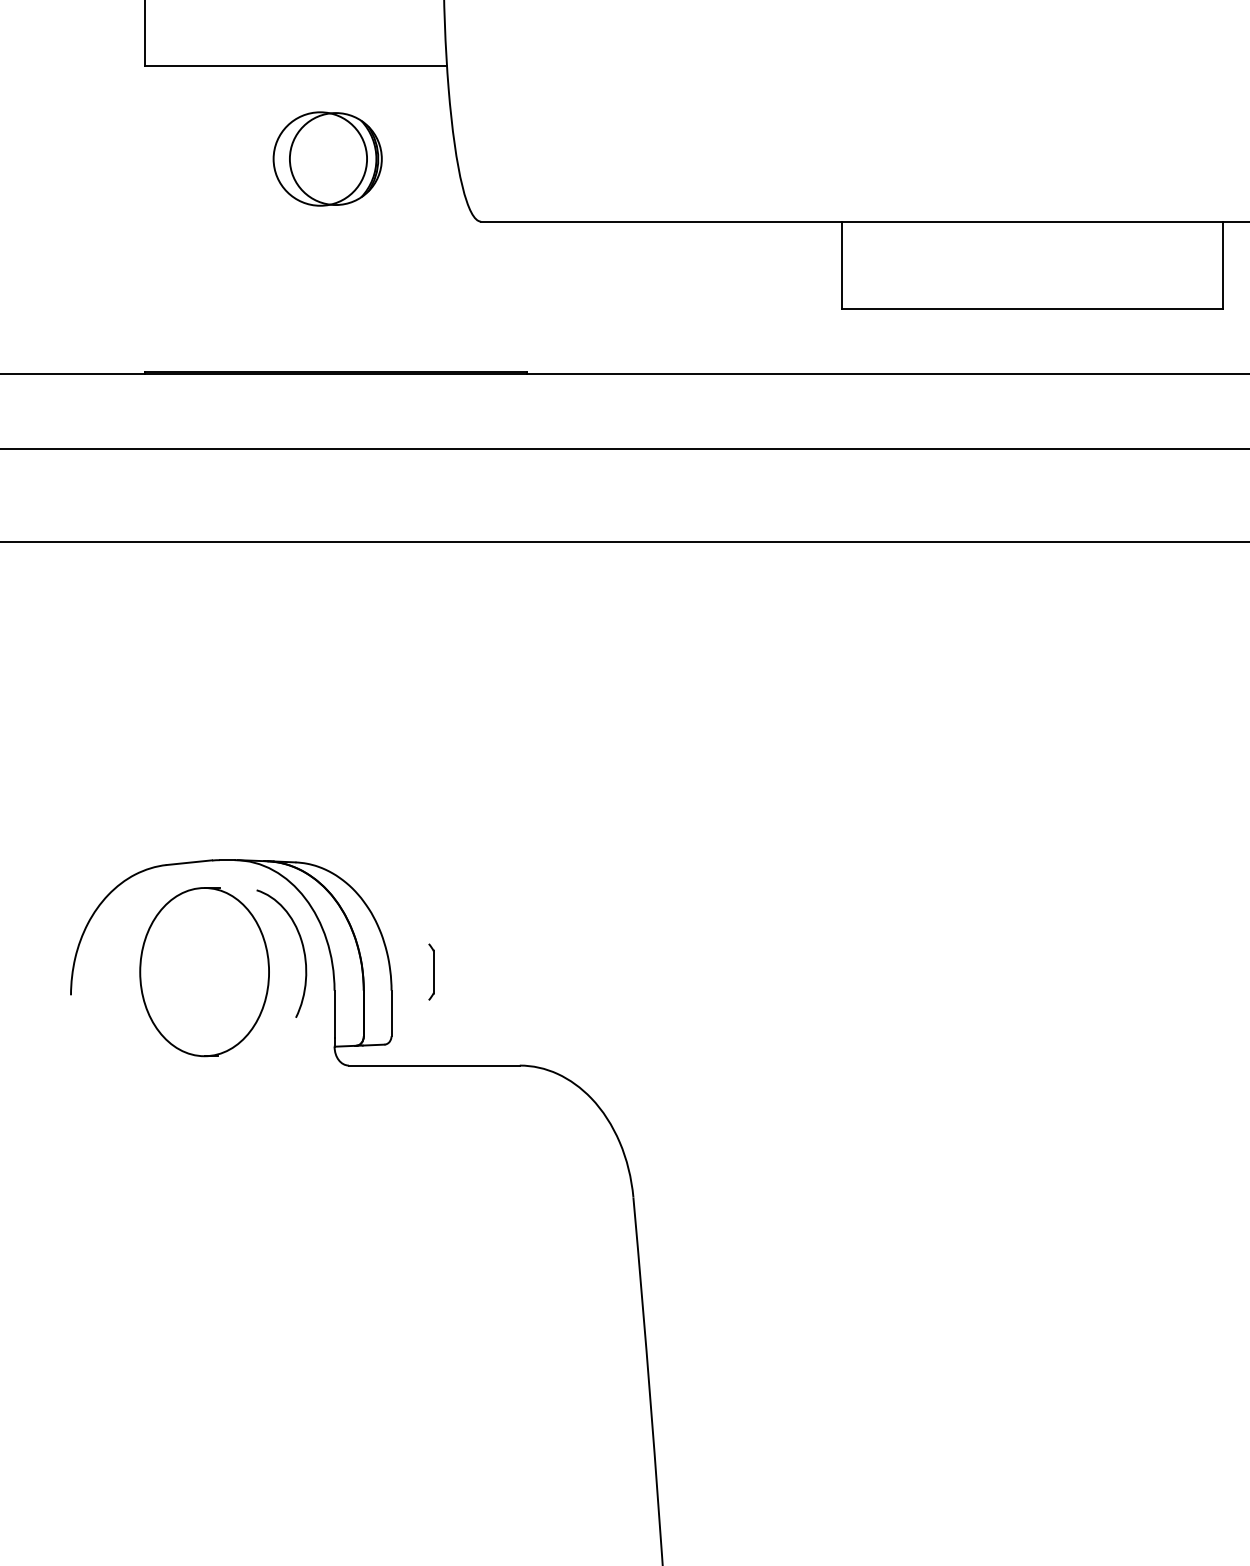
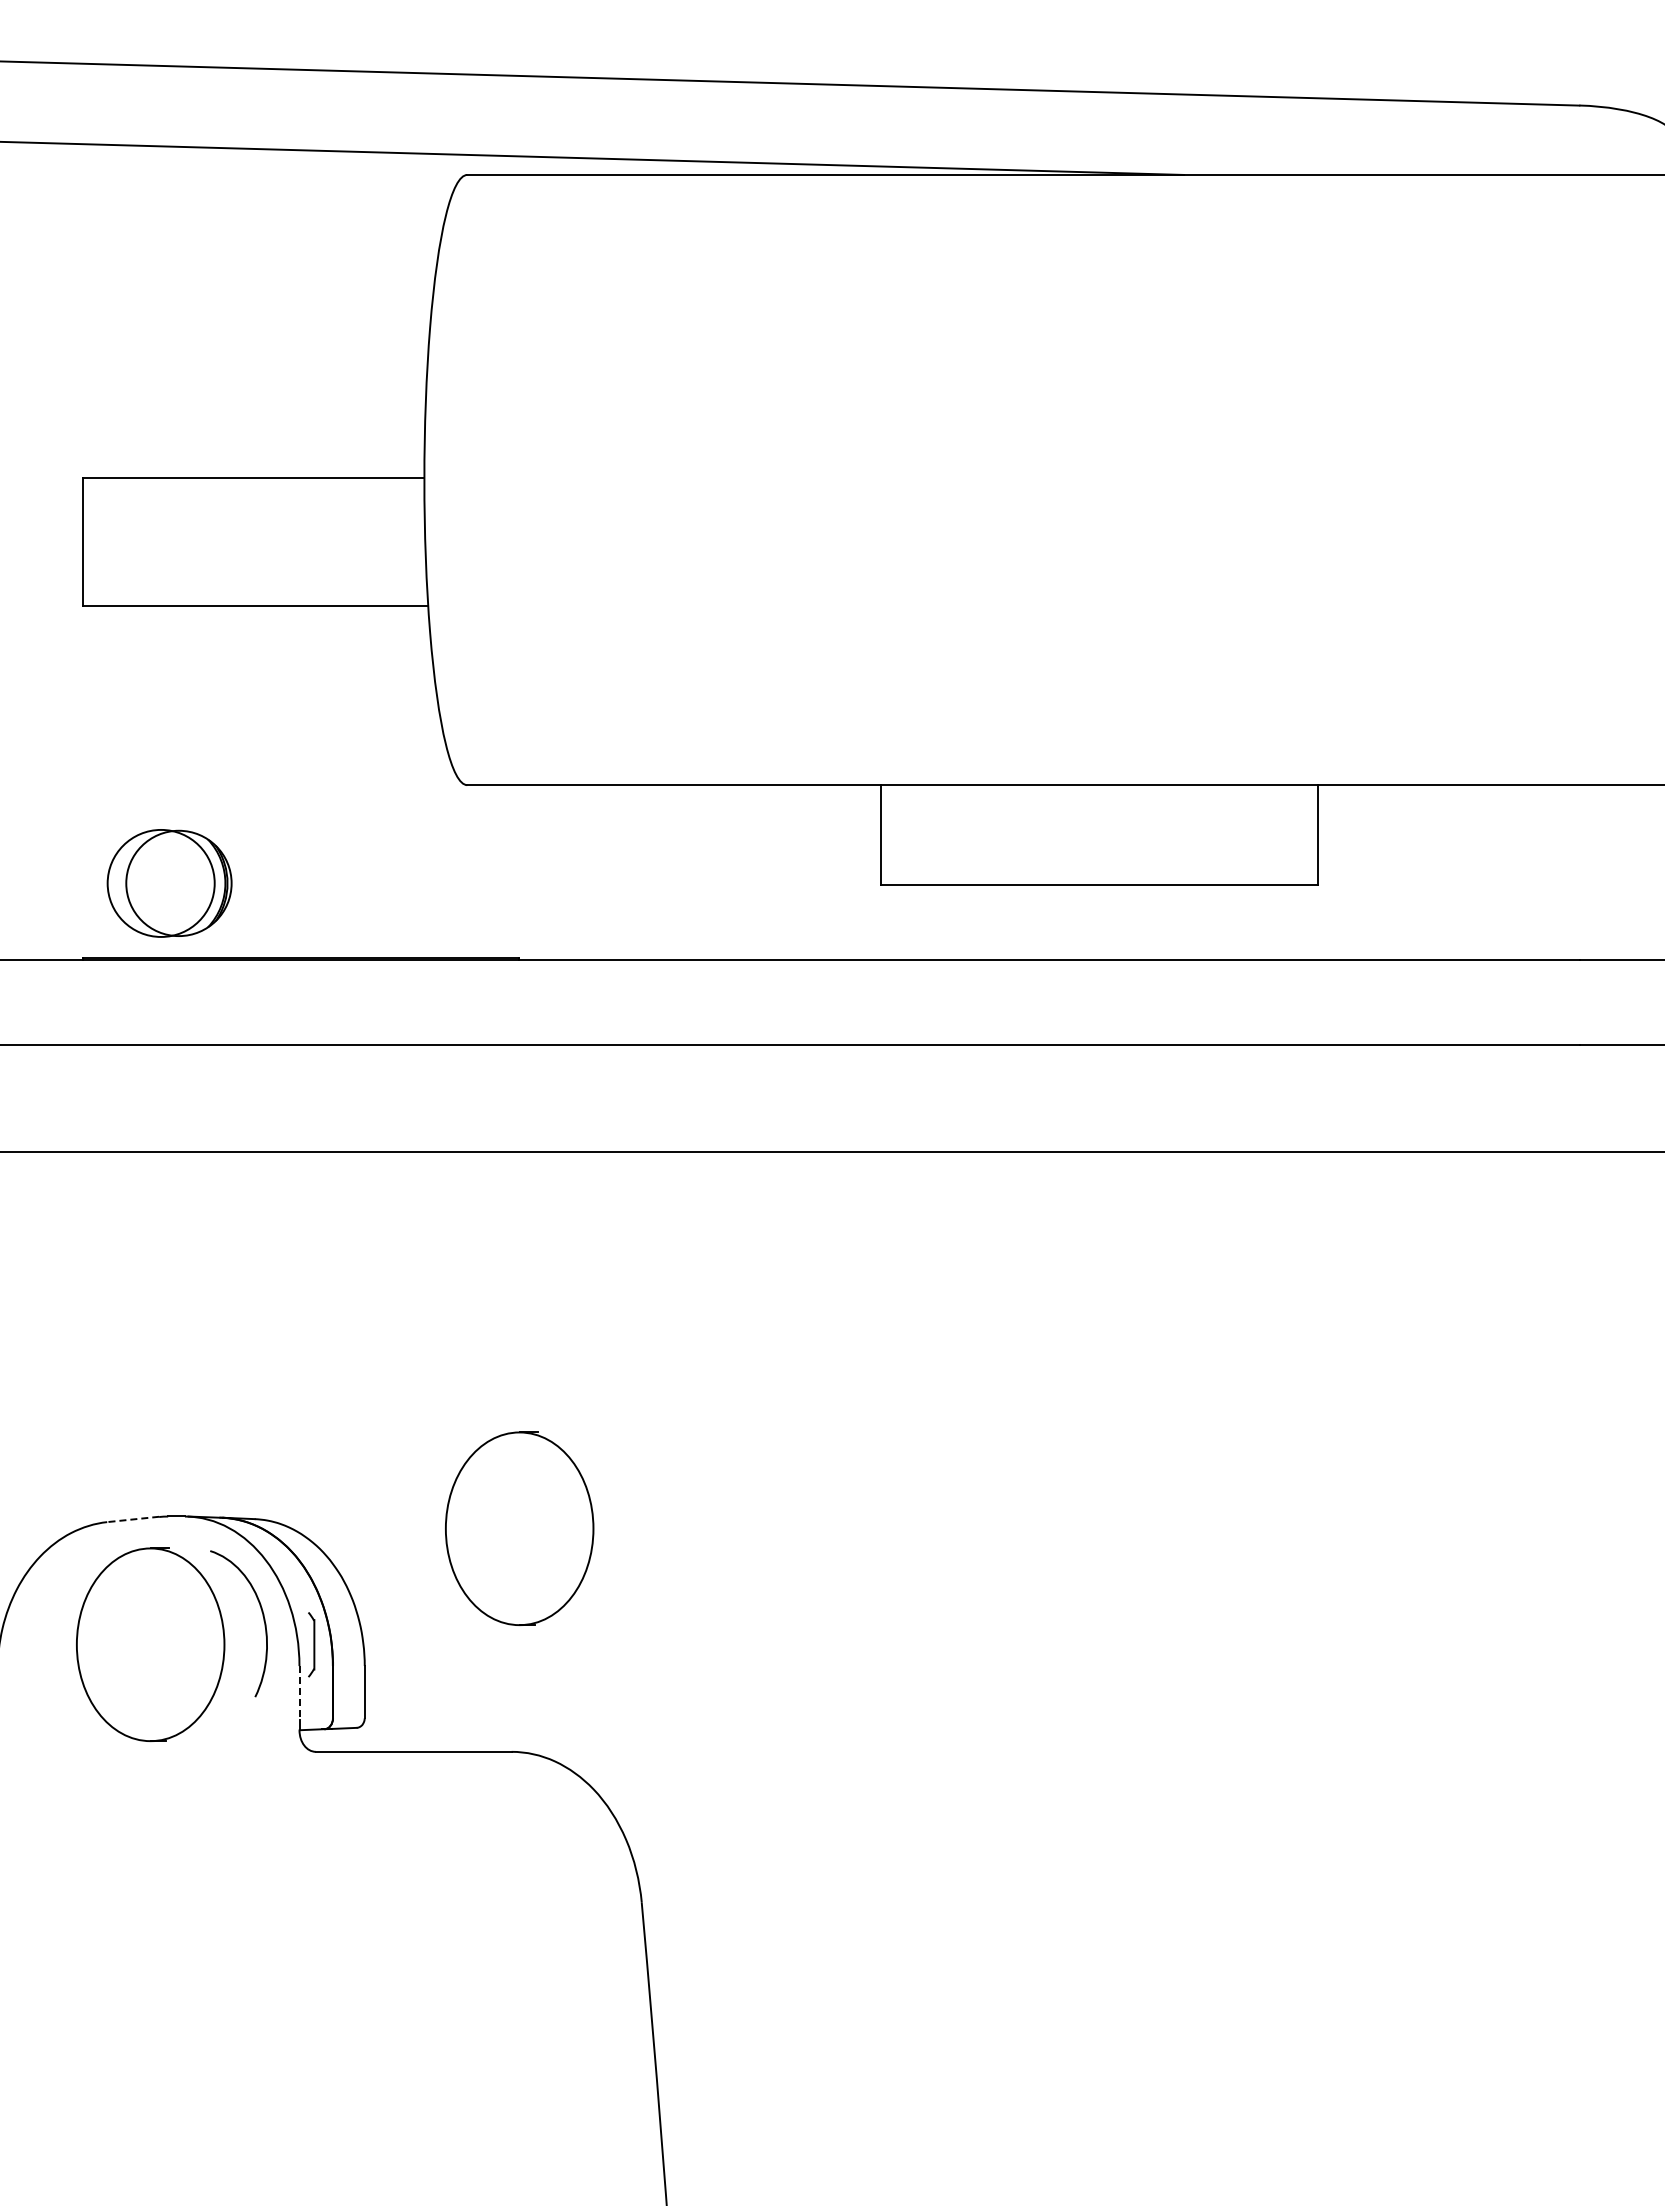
part: (327, 159) -> (169, 883), moved
line: (188, 862) -> (132, 1519), solid -> dashed
part: (526, 870) -> (519, 1528), added
part: (431, 971) -> (311, 1644), moved
line: (334, 1013) -> (299, 1692), solid -> dashed

